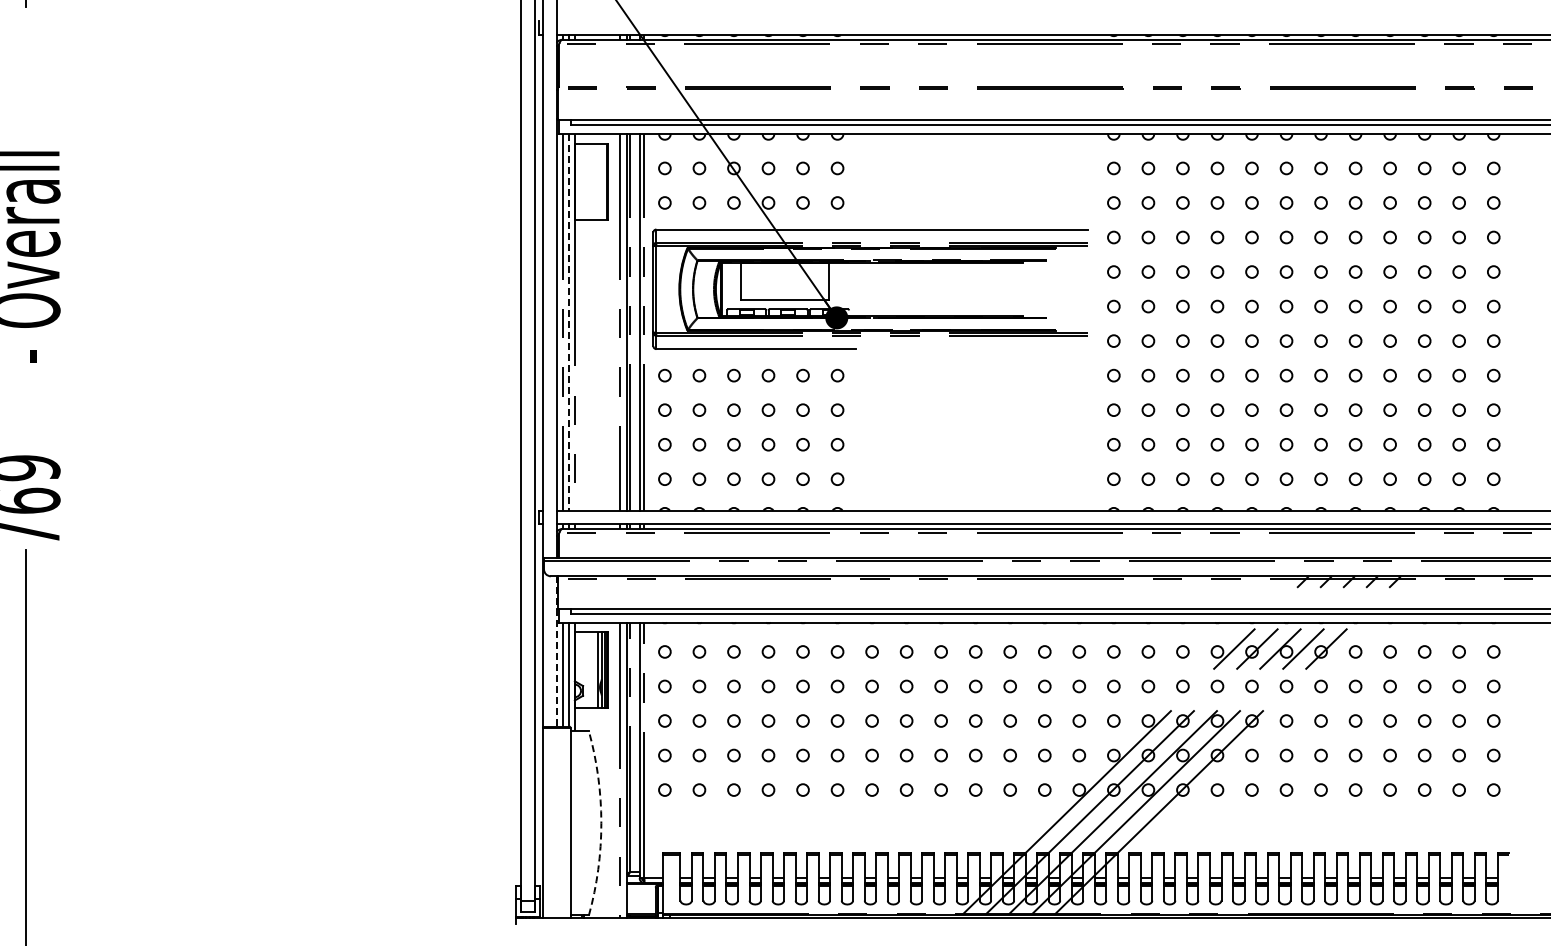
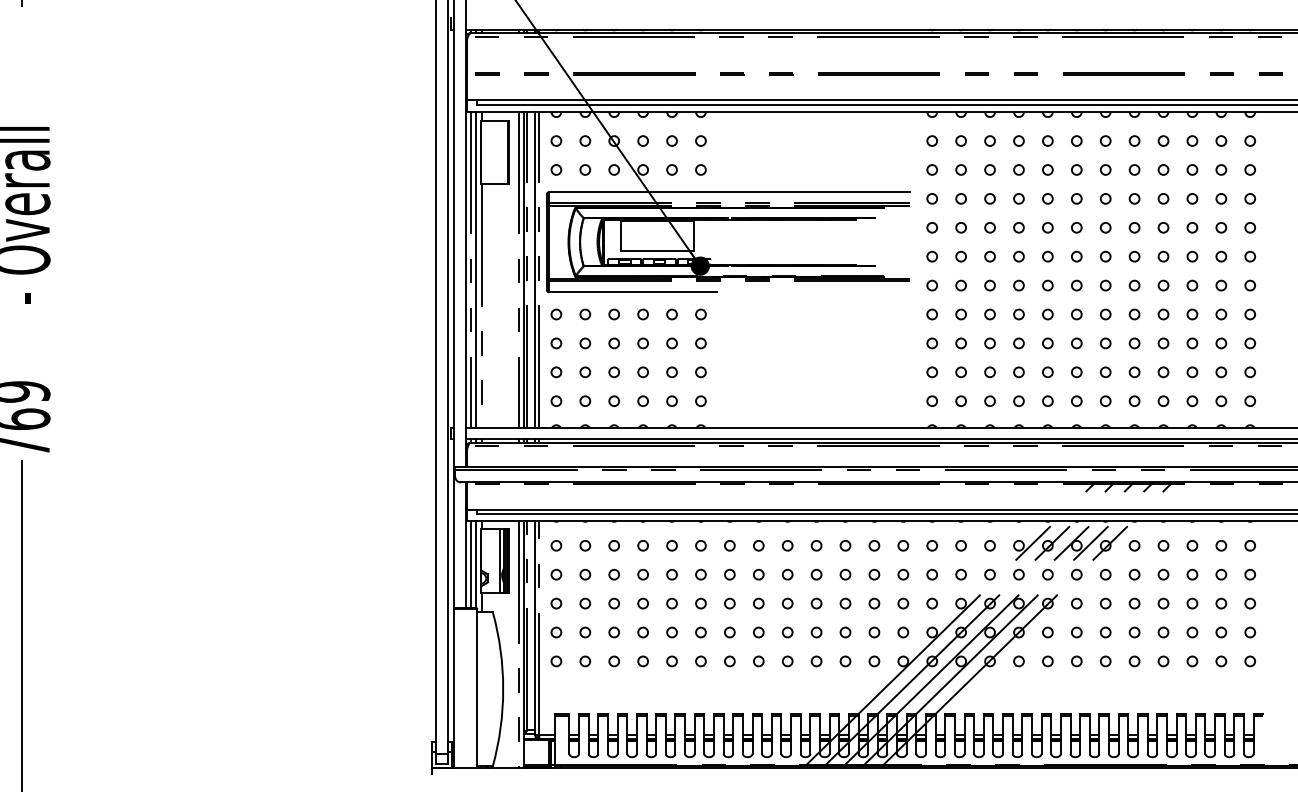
line: (569, 322) -> (476, 270), dashed -> solid
line: (556, 651) -> (465, 545), dashed -> solid
arc: (601, 823) -> (503, 689), dashed -> solid

